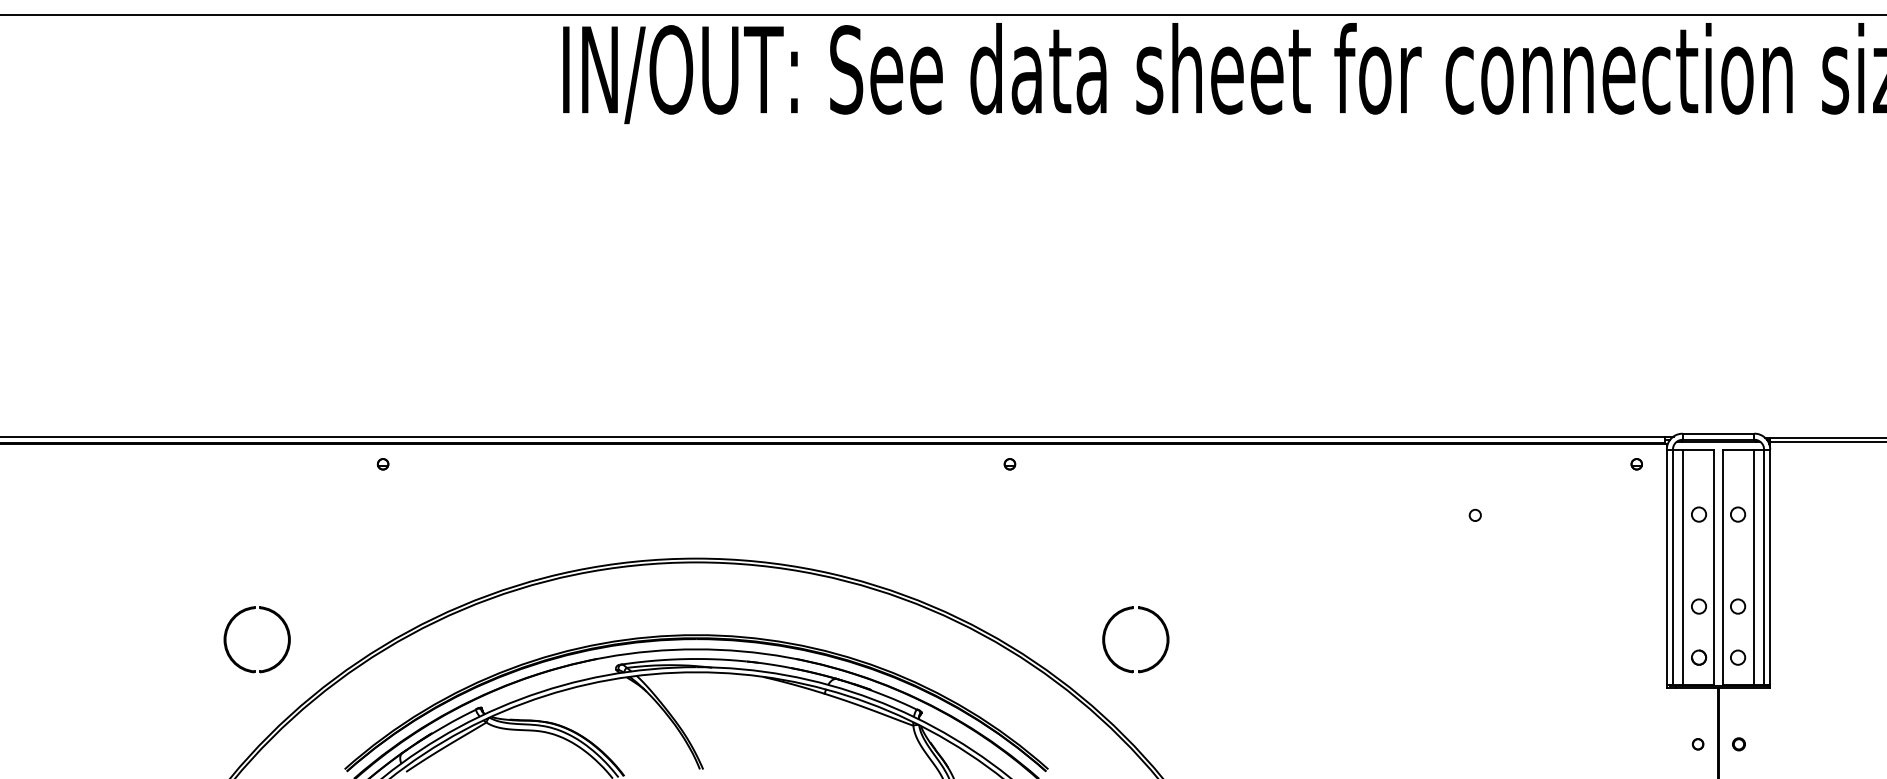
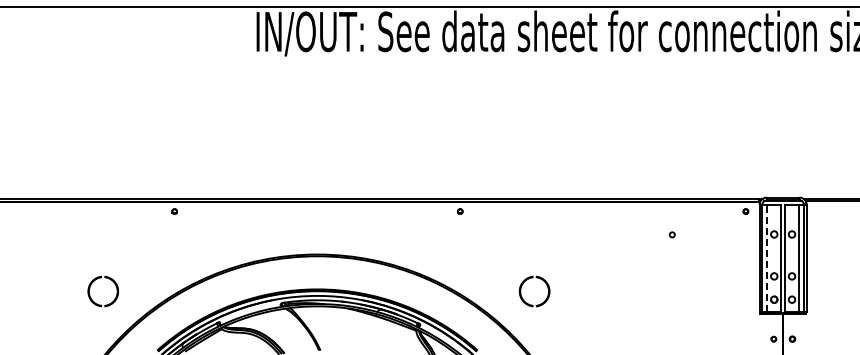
line: (1681, 567) -> (766, 258), solid -> dashed
part: (268, 613) -> (108, 279), moved
part: (1124, 613) -> (529, 279), moved

